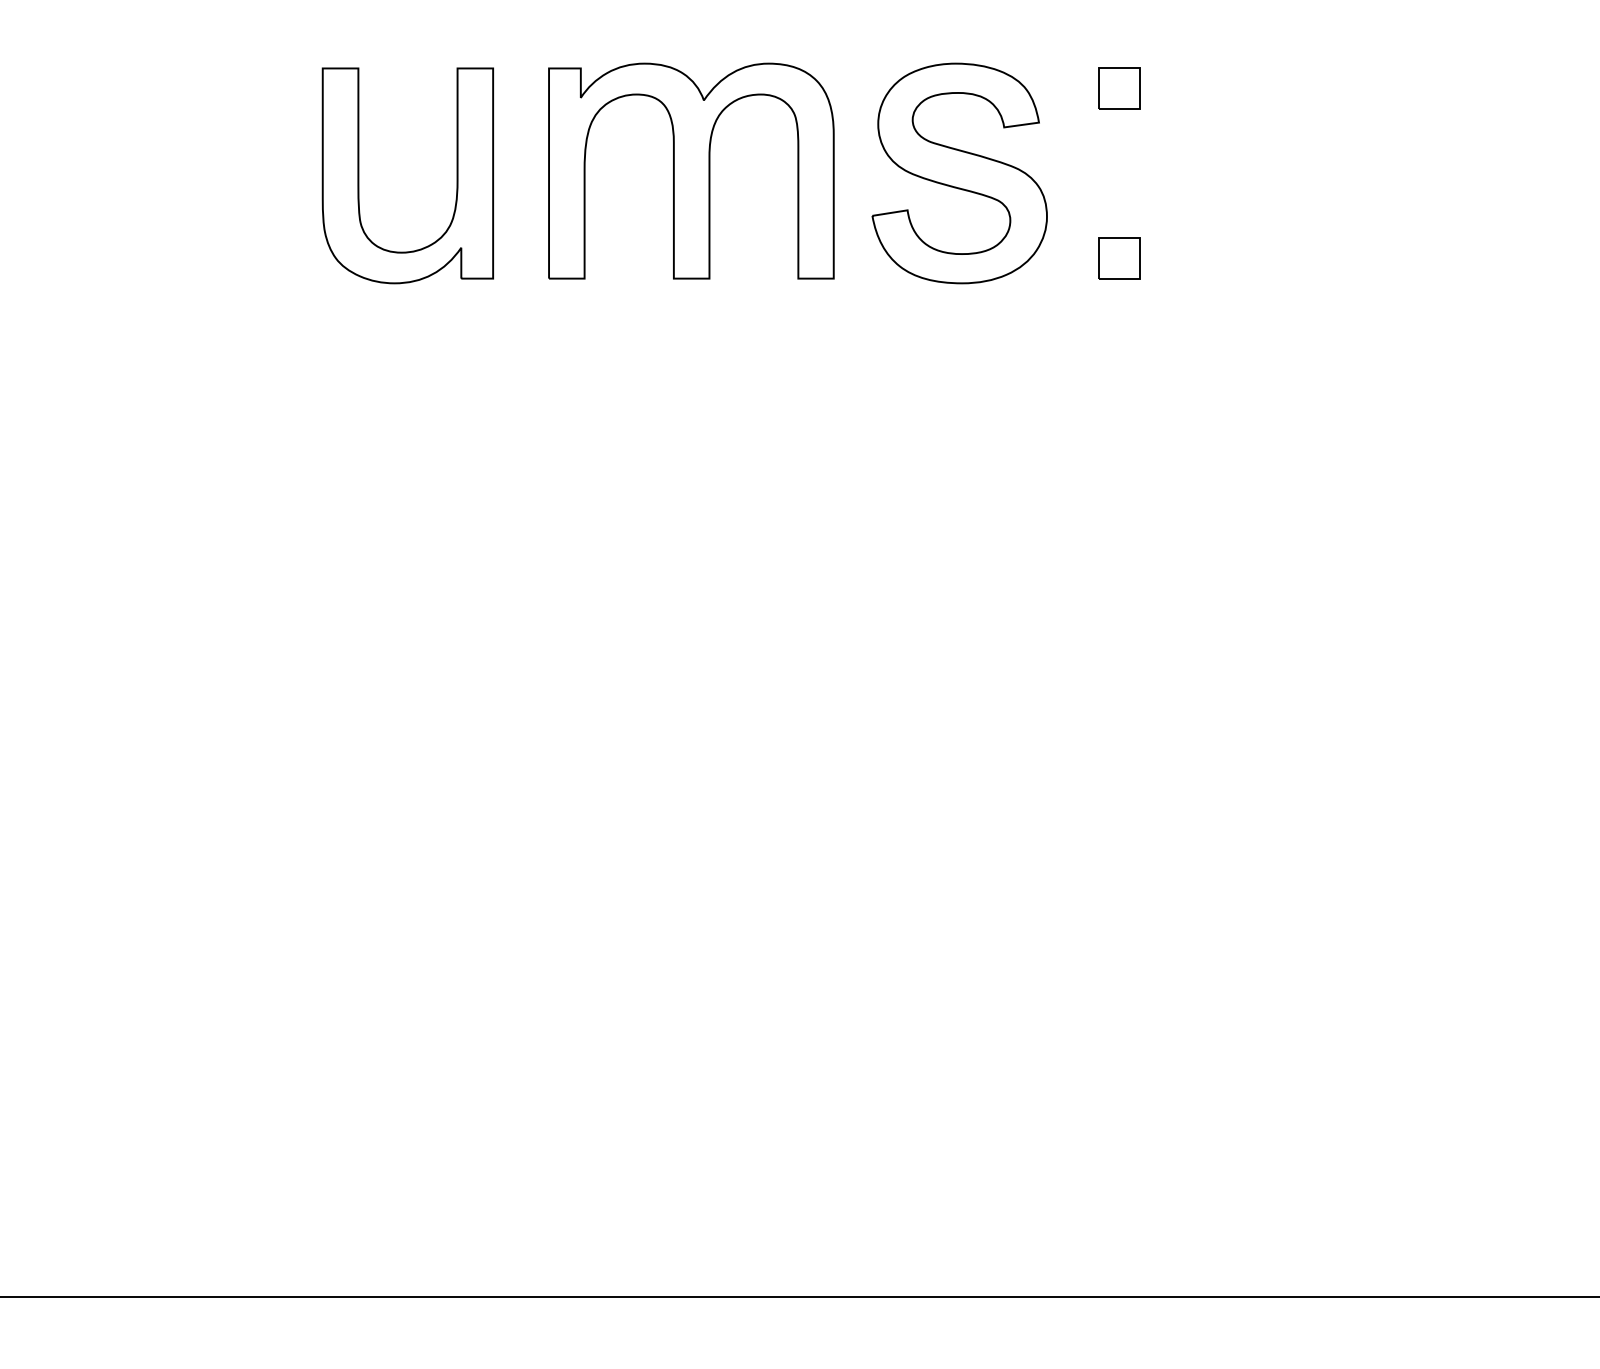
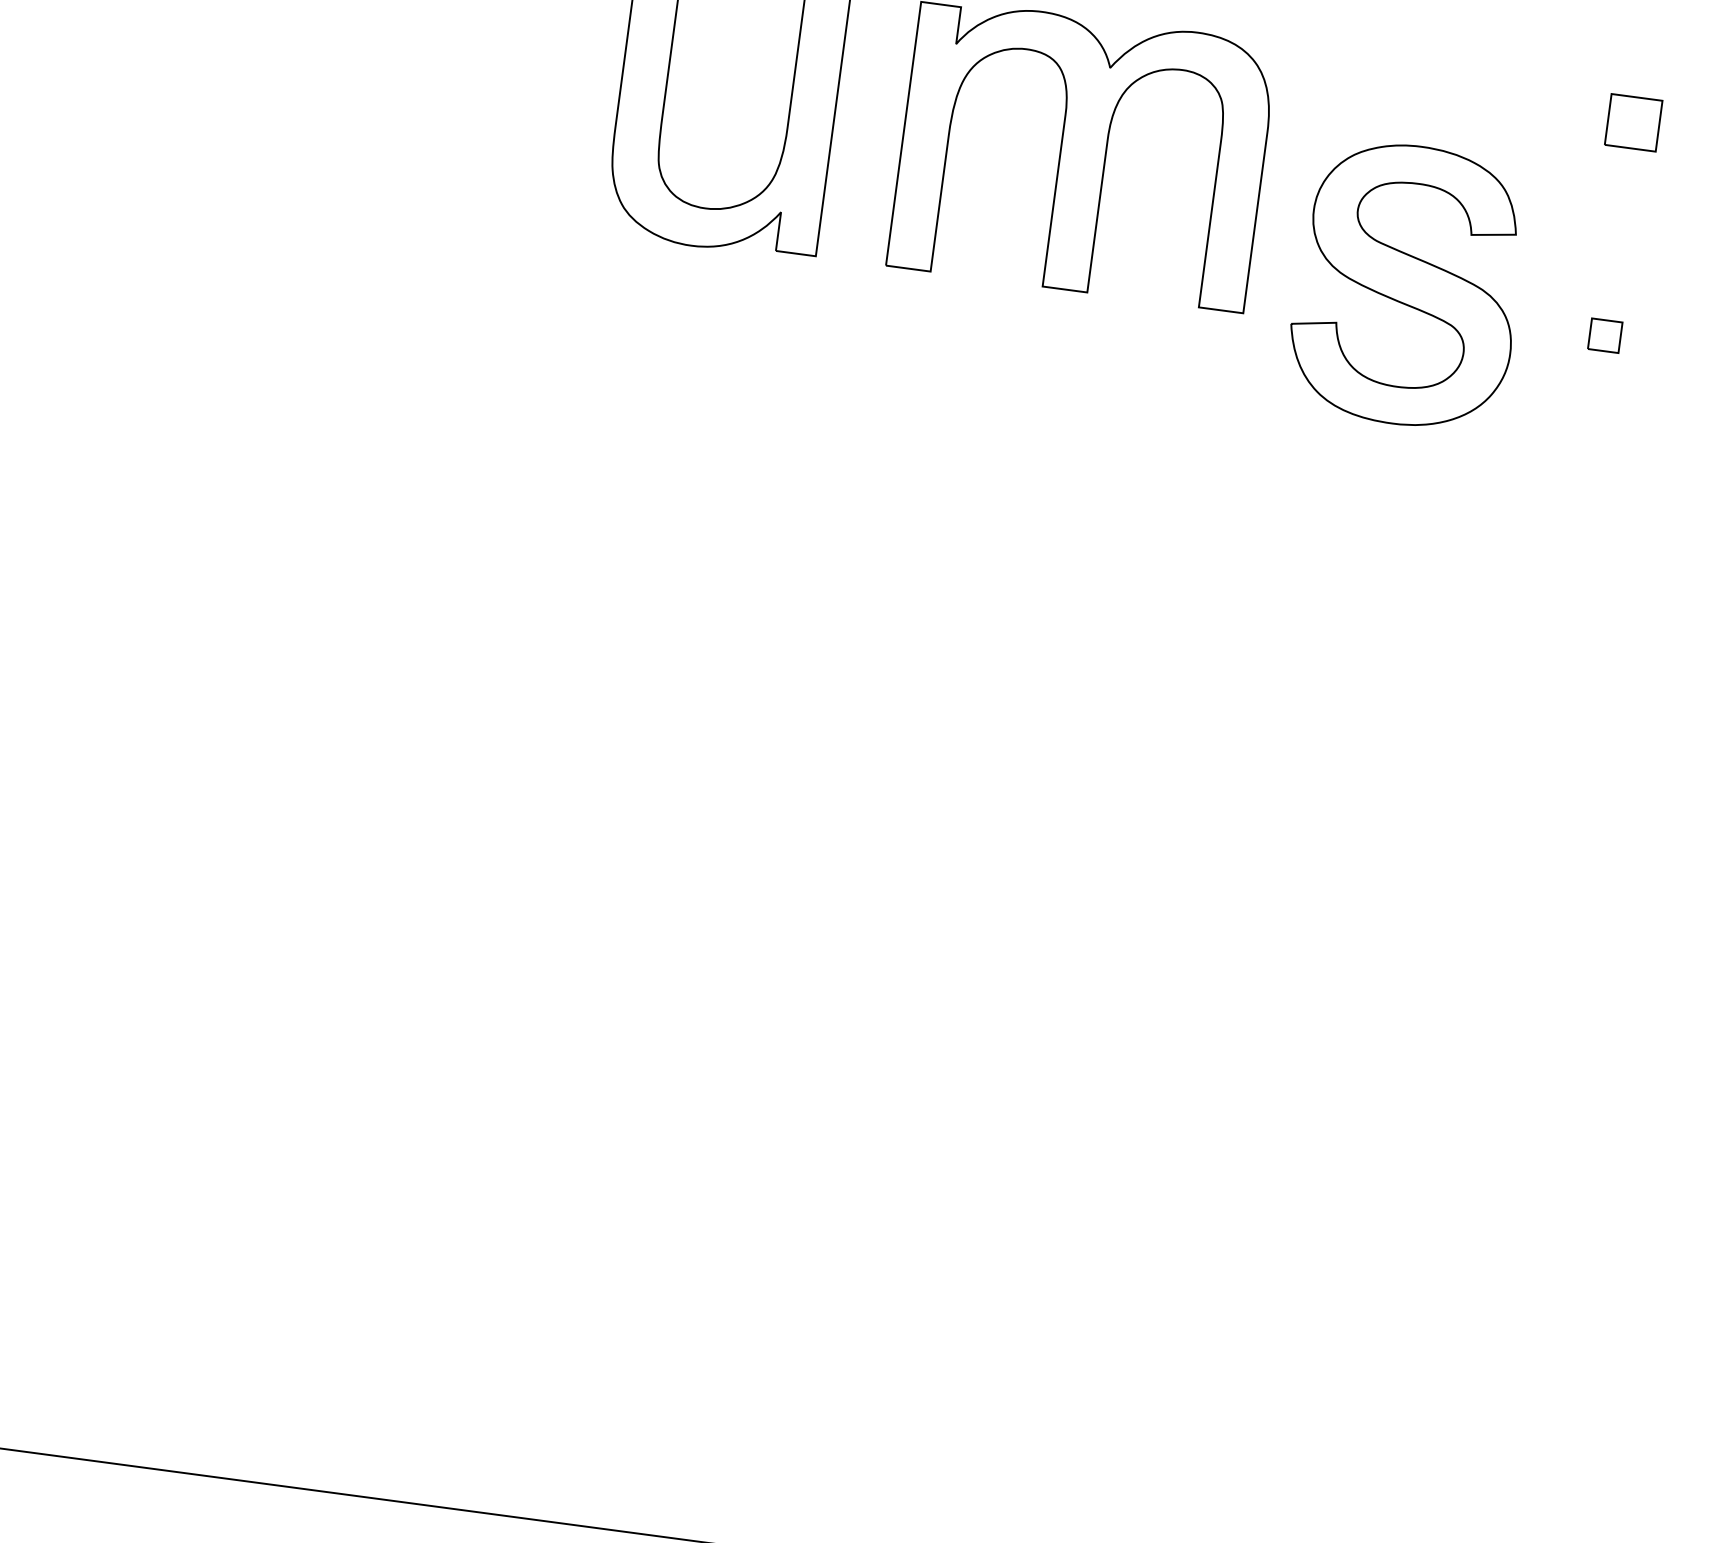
part: (959, 173) -> (1407, 285), moved
part: (1119, 258) -> (1605, 335), size x0.6

